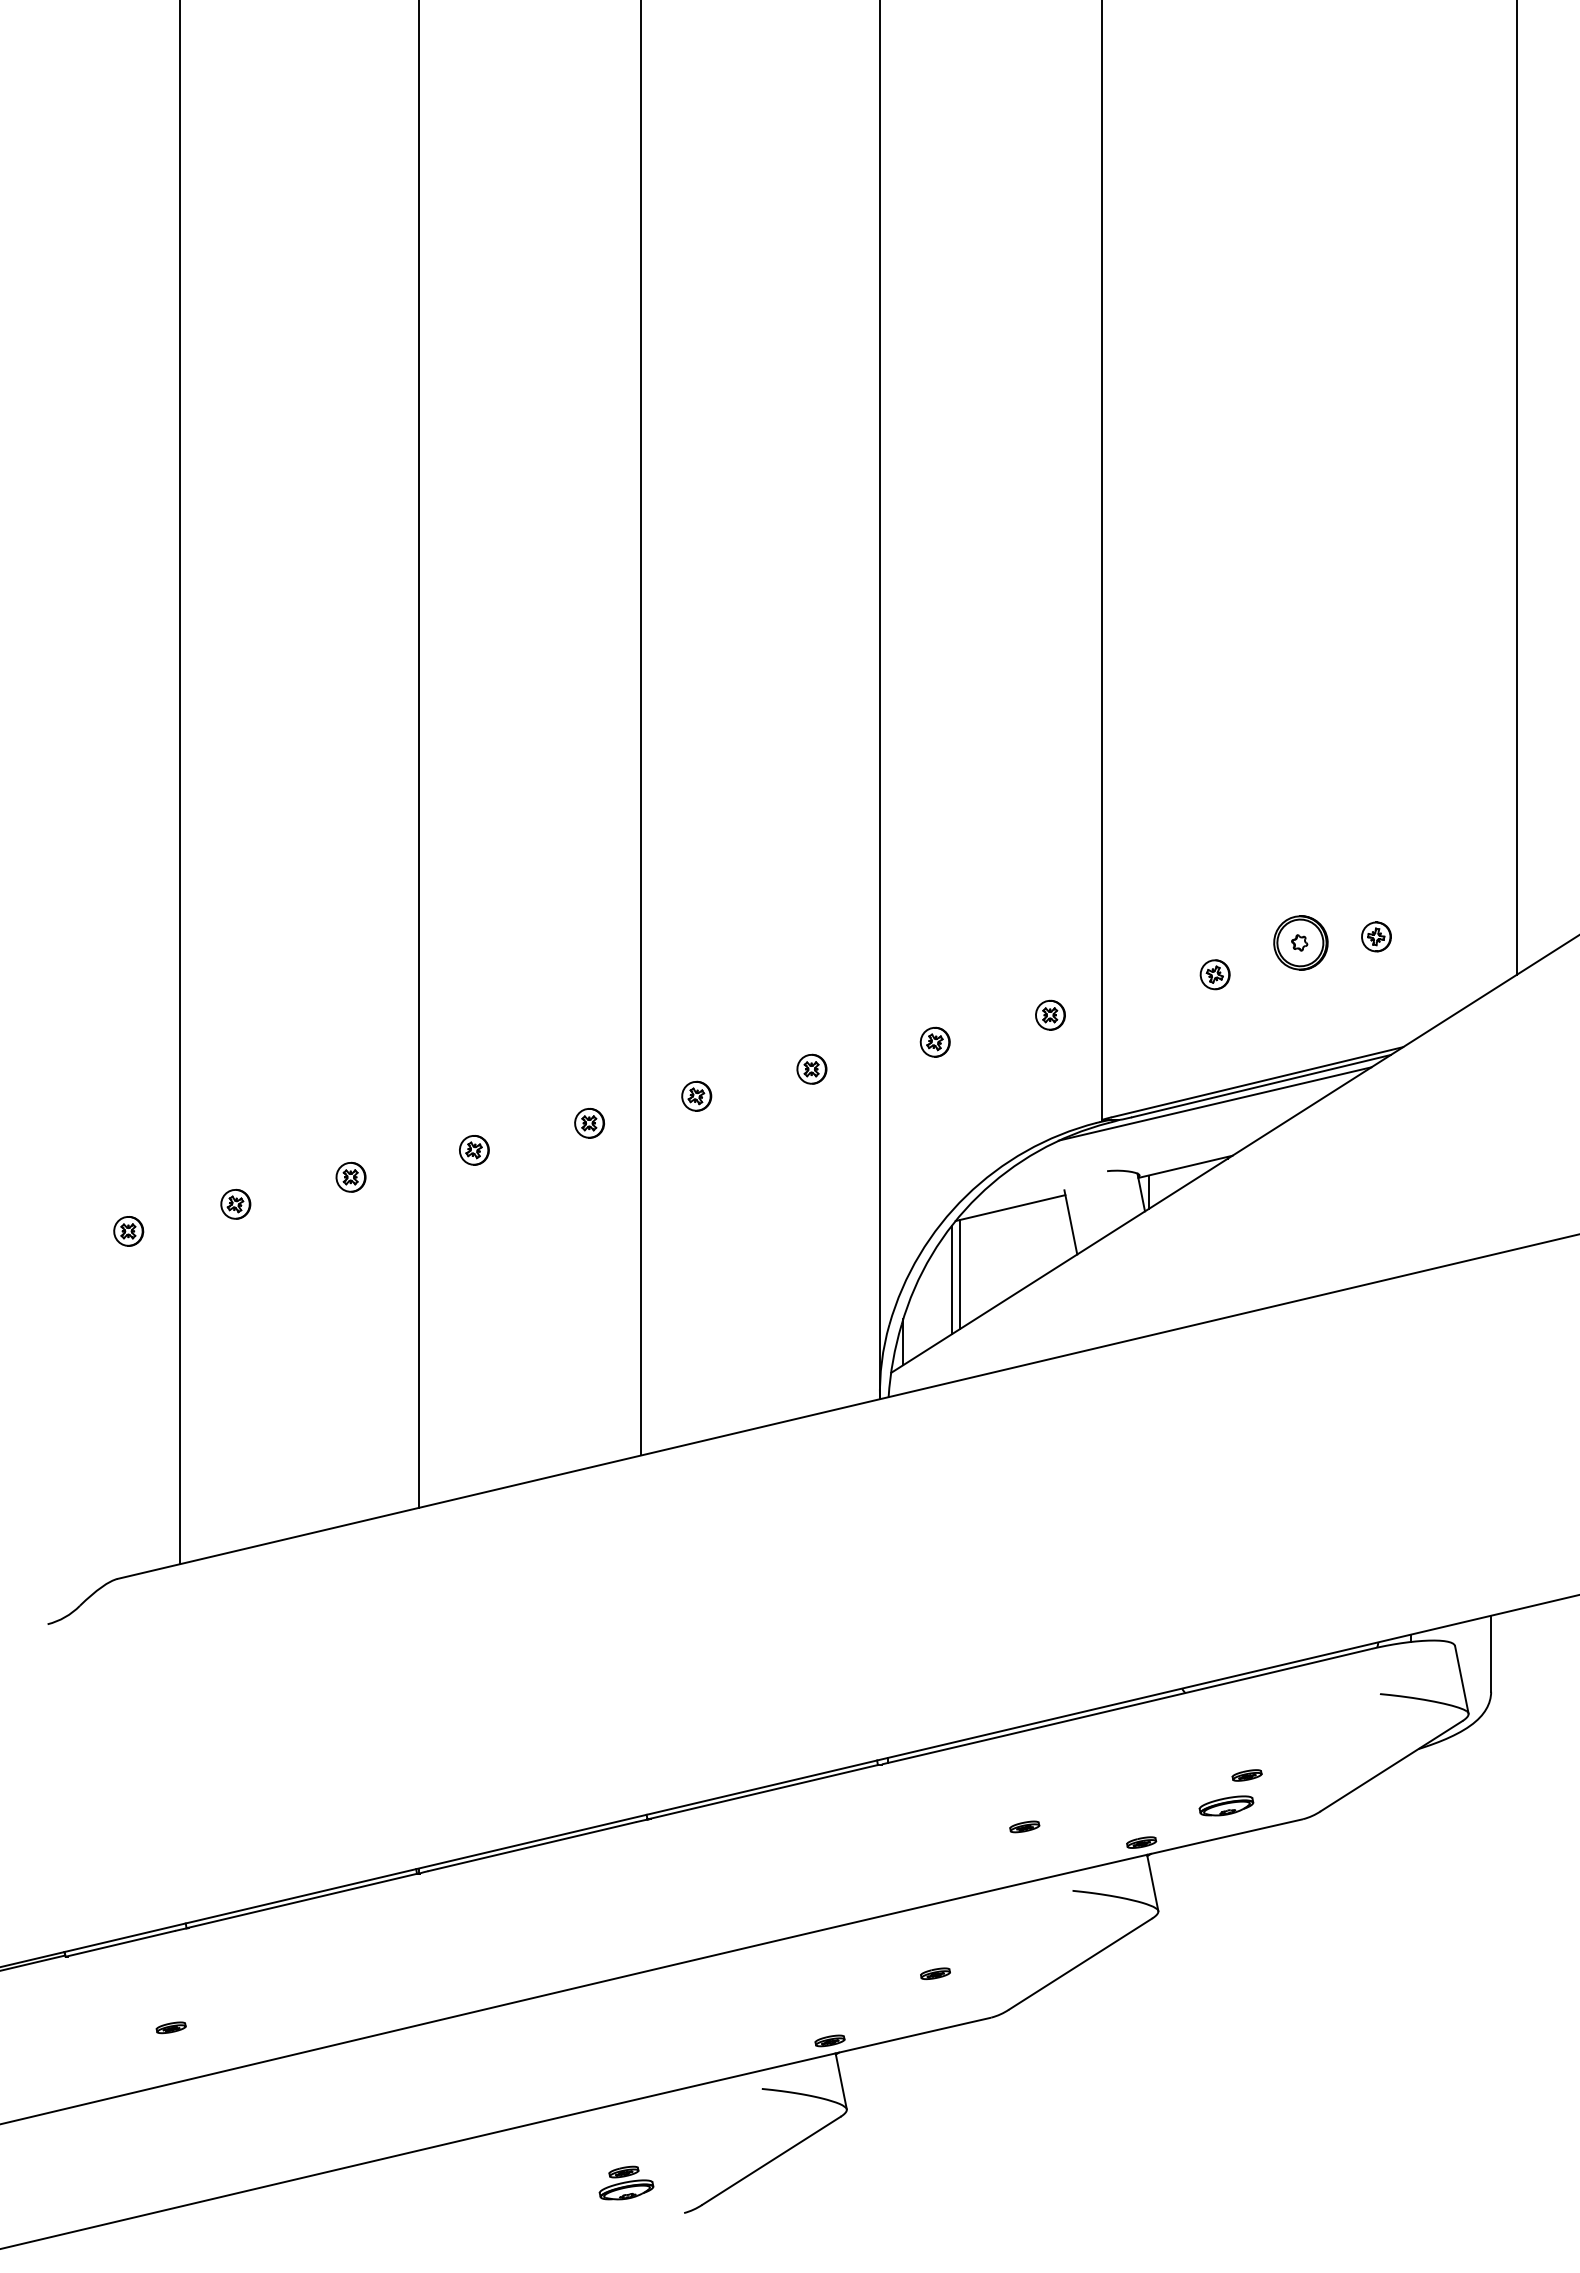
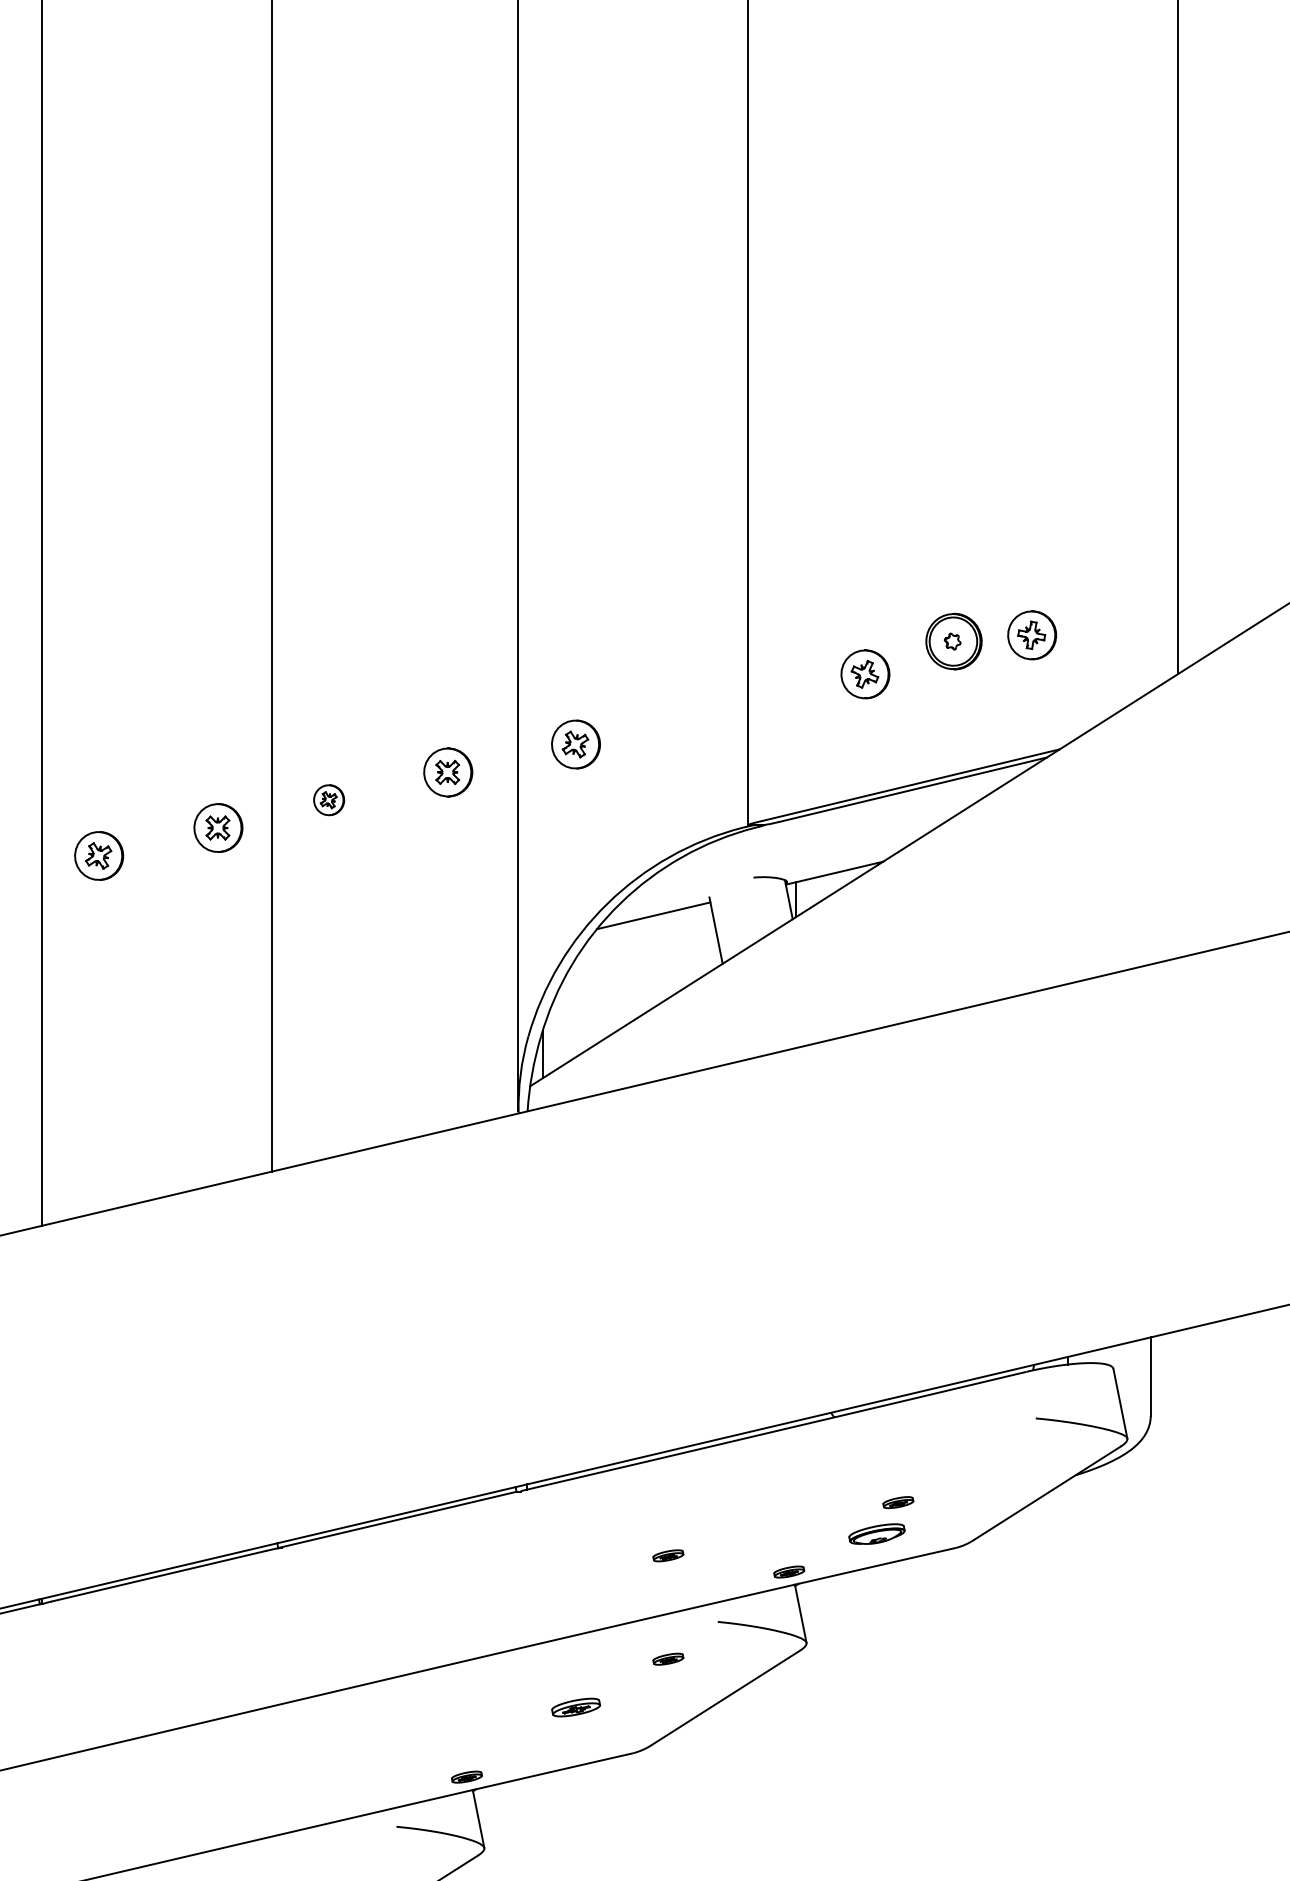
part: (1376, 936) -> (1032, 634), size x1.6
part: (1214, 974) -> (864, 674), size x1.6
part: (1050, 1014) -> (695, 715), removed
part: (934, 1041) -> (575, 743), size x1.6
part: (811, 1068) -> (447, 771), size x1.6
line: (1214, 1103) -> (864, 807), removed
part: (589, 1123) -> (218, 828), size x1.6
part: (474, 1150) -> (99, 856), size x1.6
line: (959, 1274) -> (600, 984), removed
line: (952, 1279) -> (593, 989), removed
part: (1024, 1926) -> (668, 1658), added
part: (935, 1973) -> (576, 1707), size x1.6

